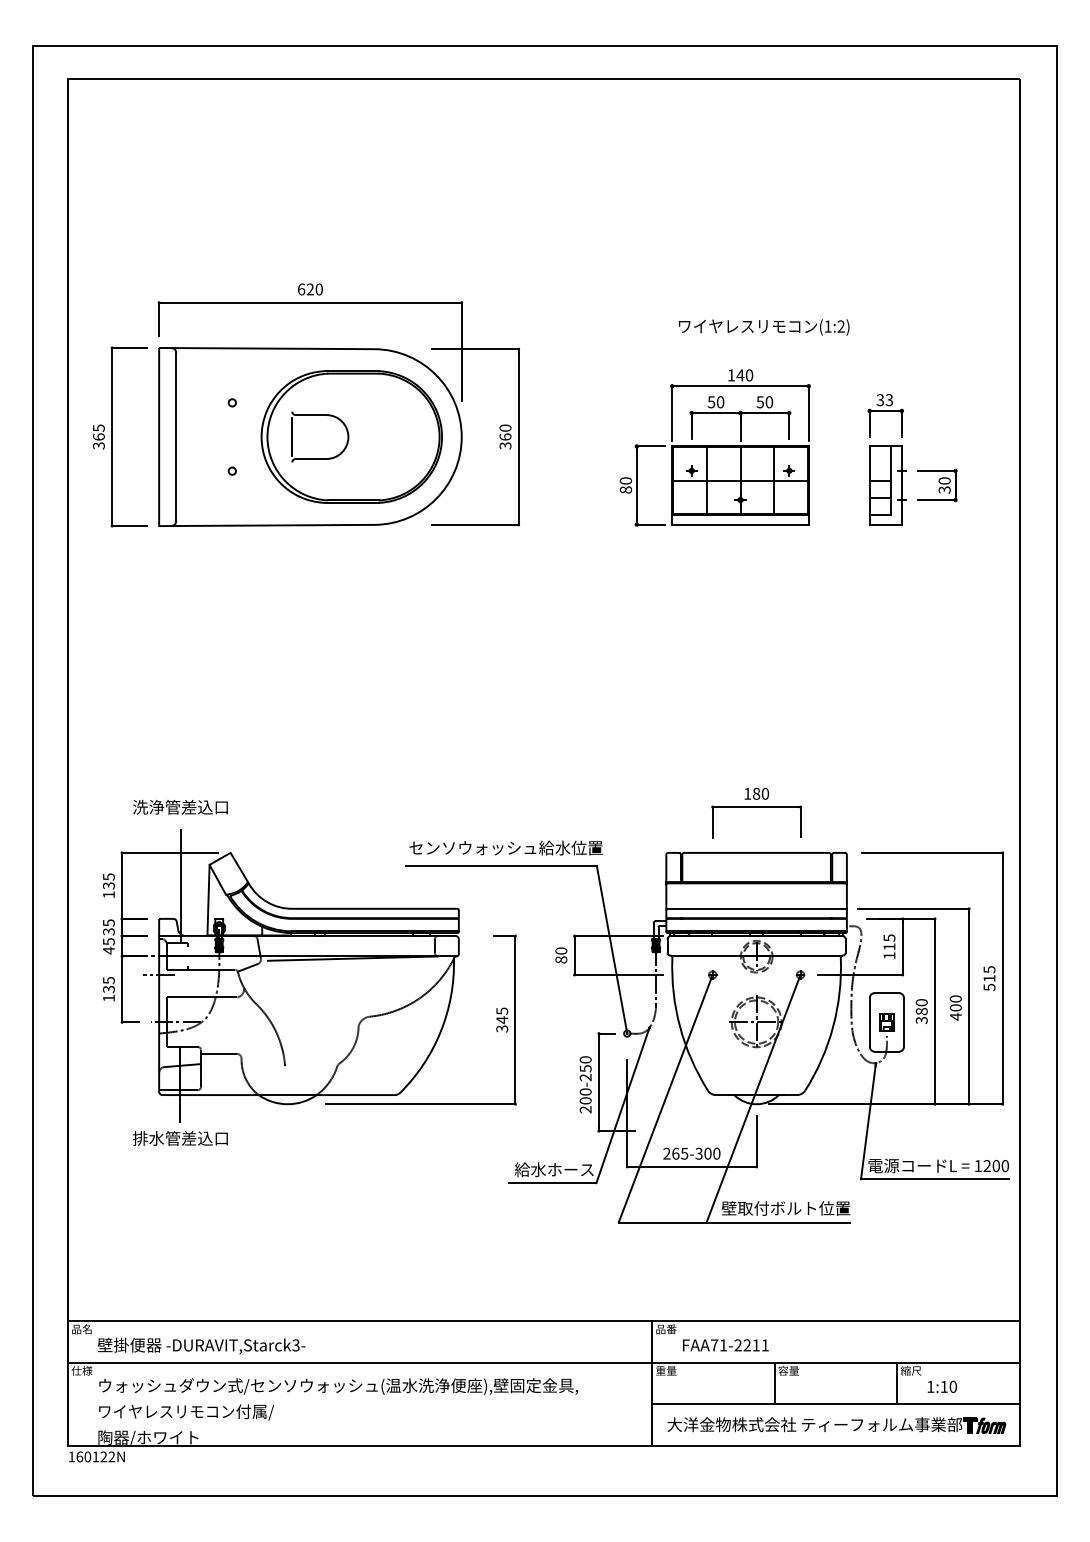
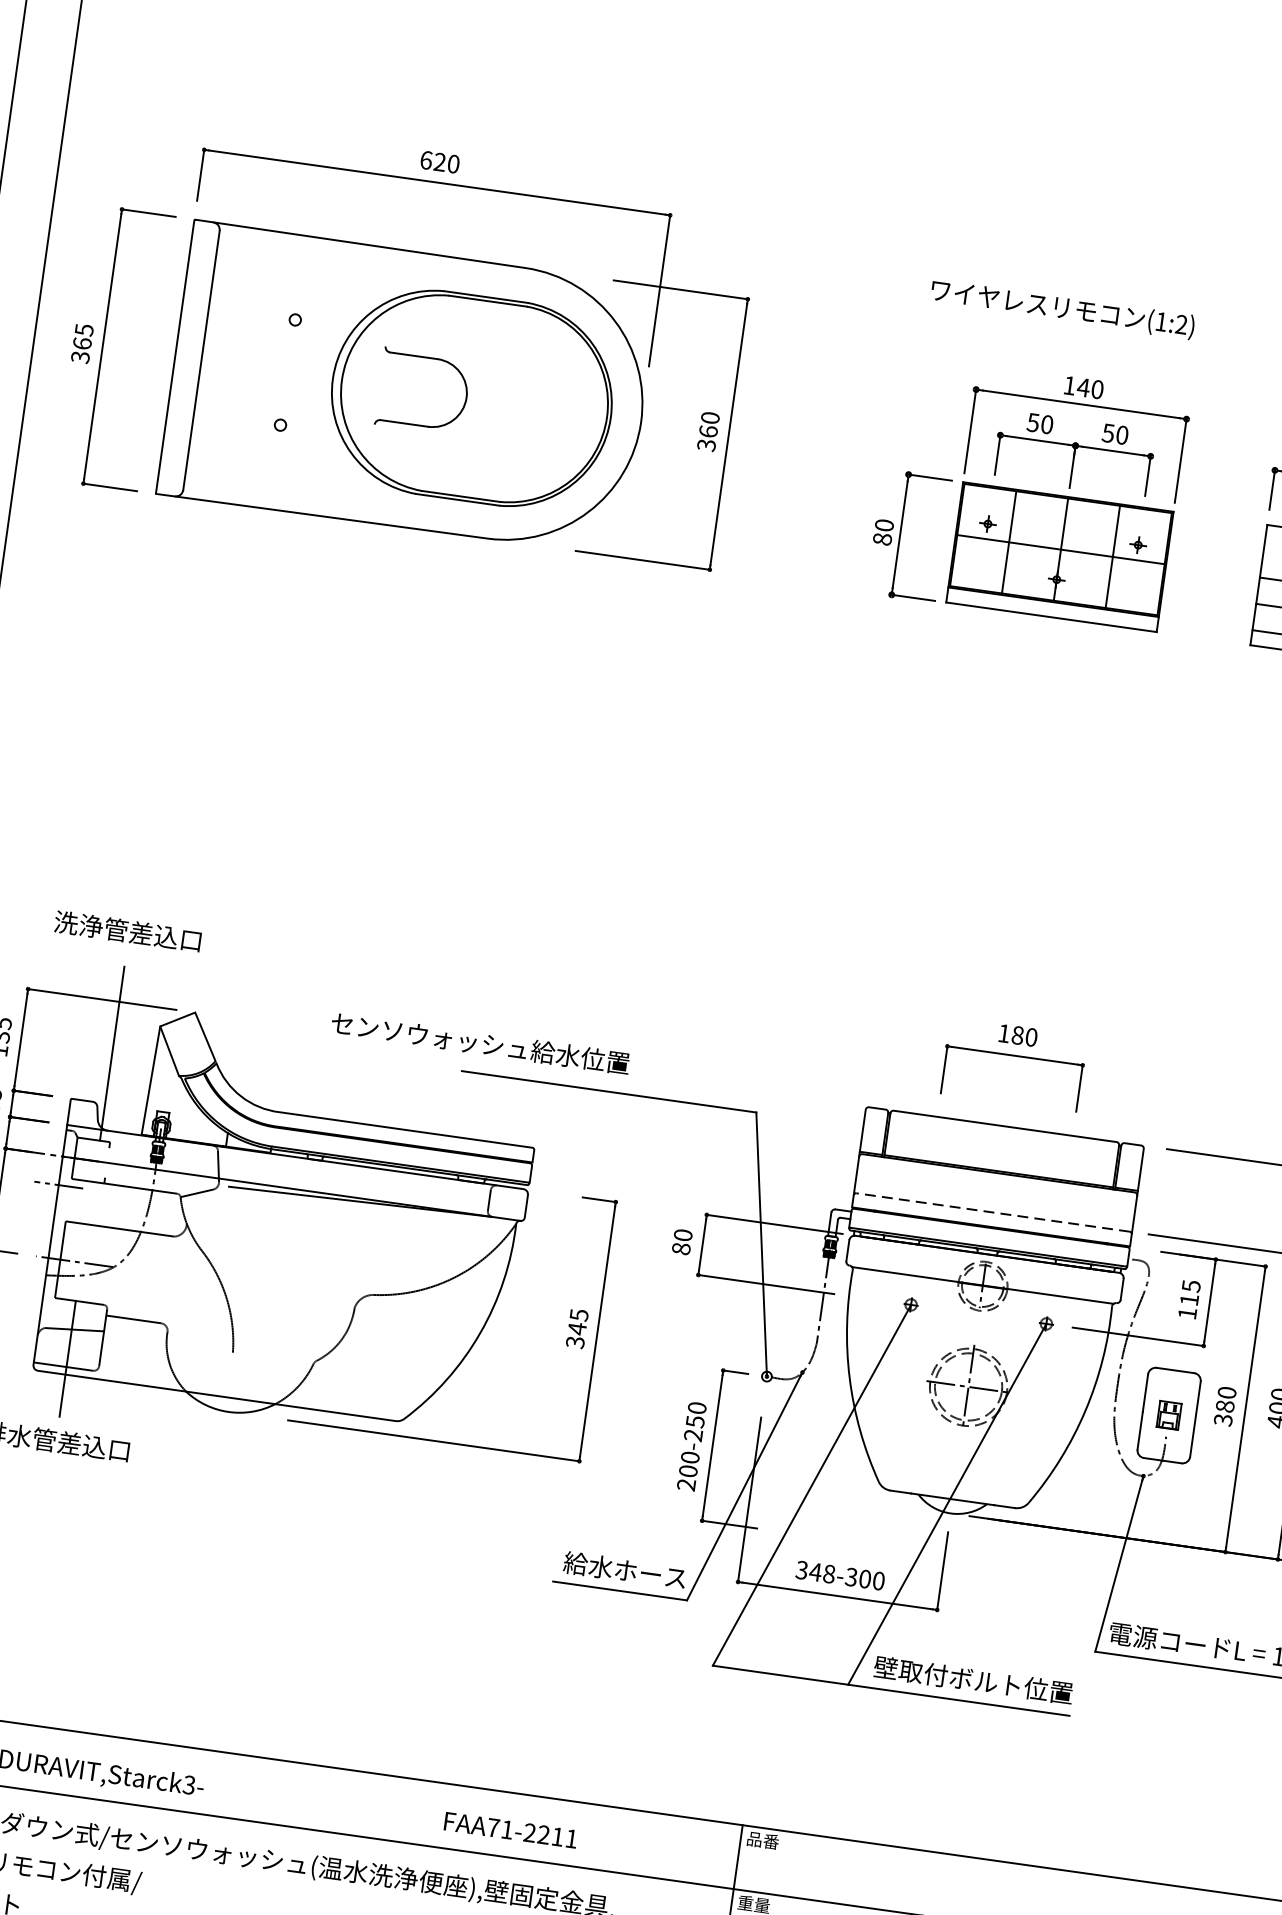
text: (764, 327) -> (1063, 309), moved
line: (292, 436) -> (380, 384), removed
text: (505, 847) -> (479, 1042), moved
line: (756, 908) -> (992, 1211), solid -> dashed
text: (675, 1153) -> (815, 1571), 265-300 -> 348-300
text: (725, 1345) -> (510, 1830), moved

